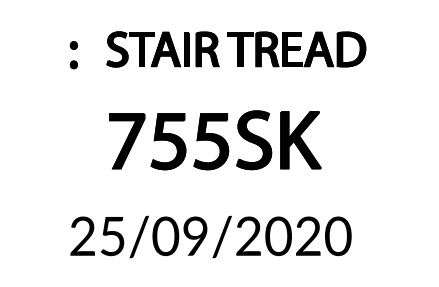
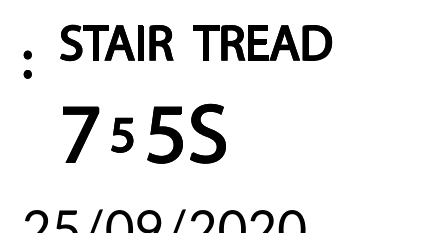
part: (296, 49) -> (262, 43), moved
part: (73, 55) -> (27, 65), moved
part: (300, 140) -> (254, 134), removed
part: (168, 141) -> (122, 135), size x0.6

